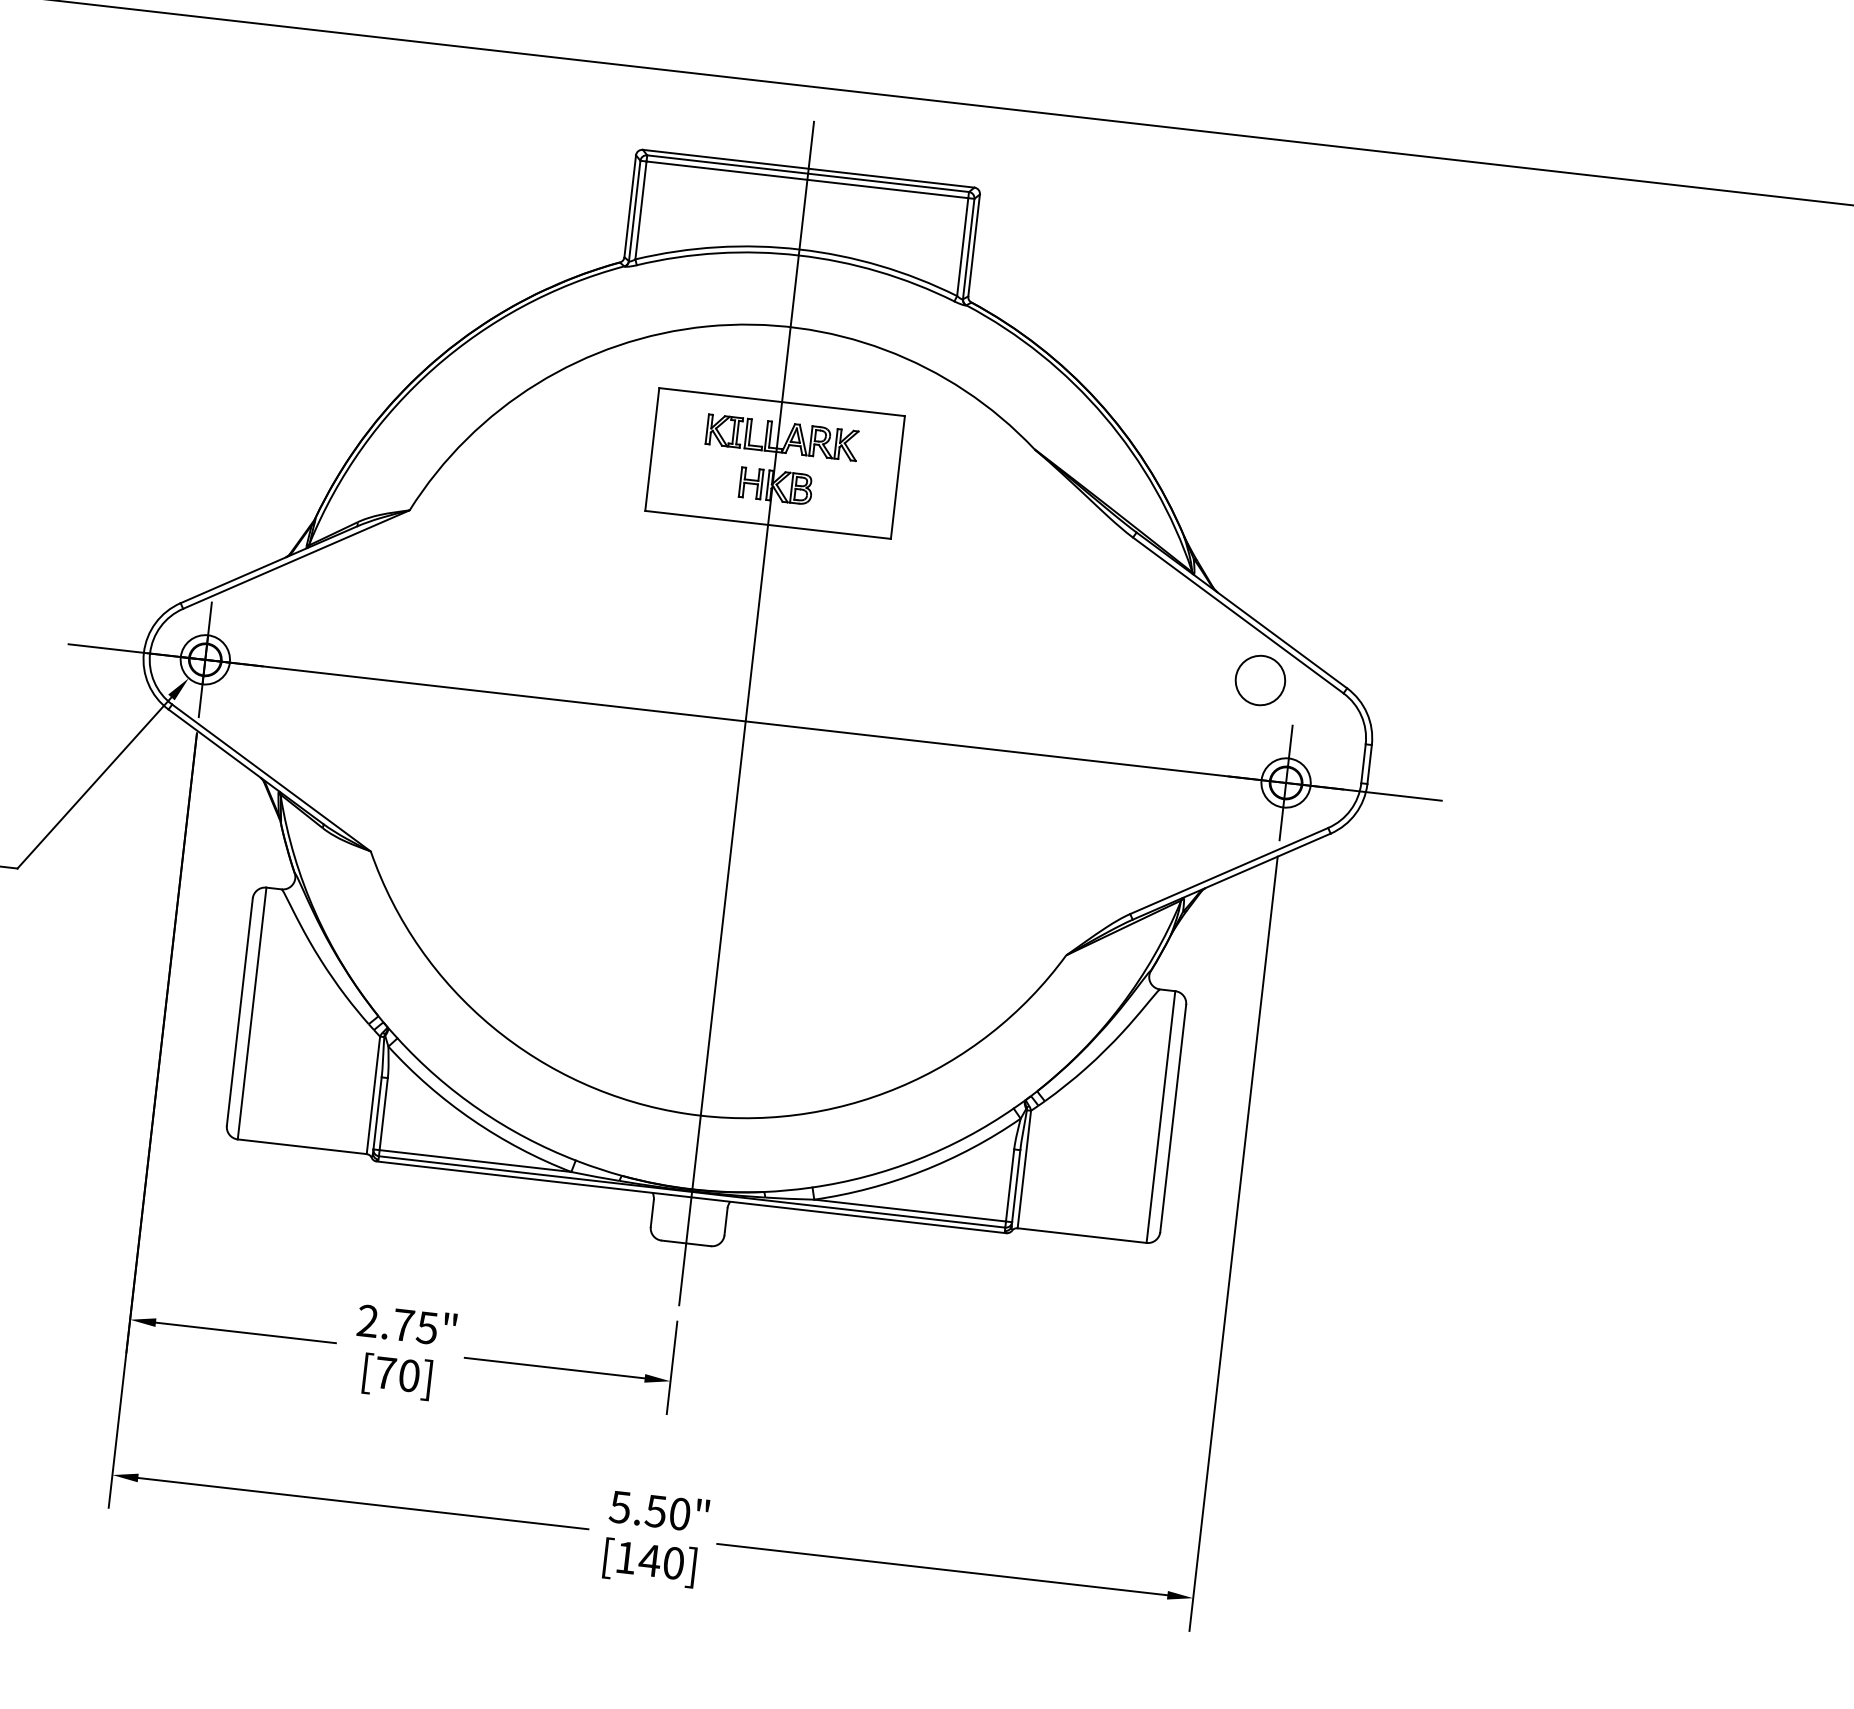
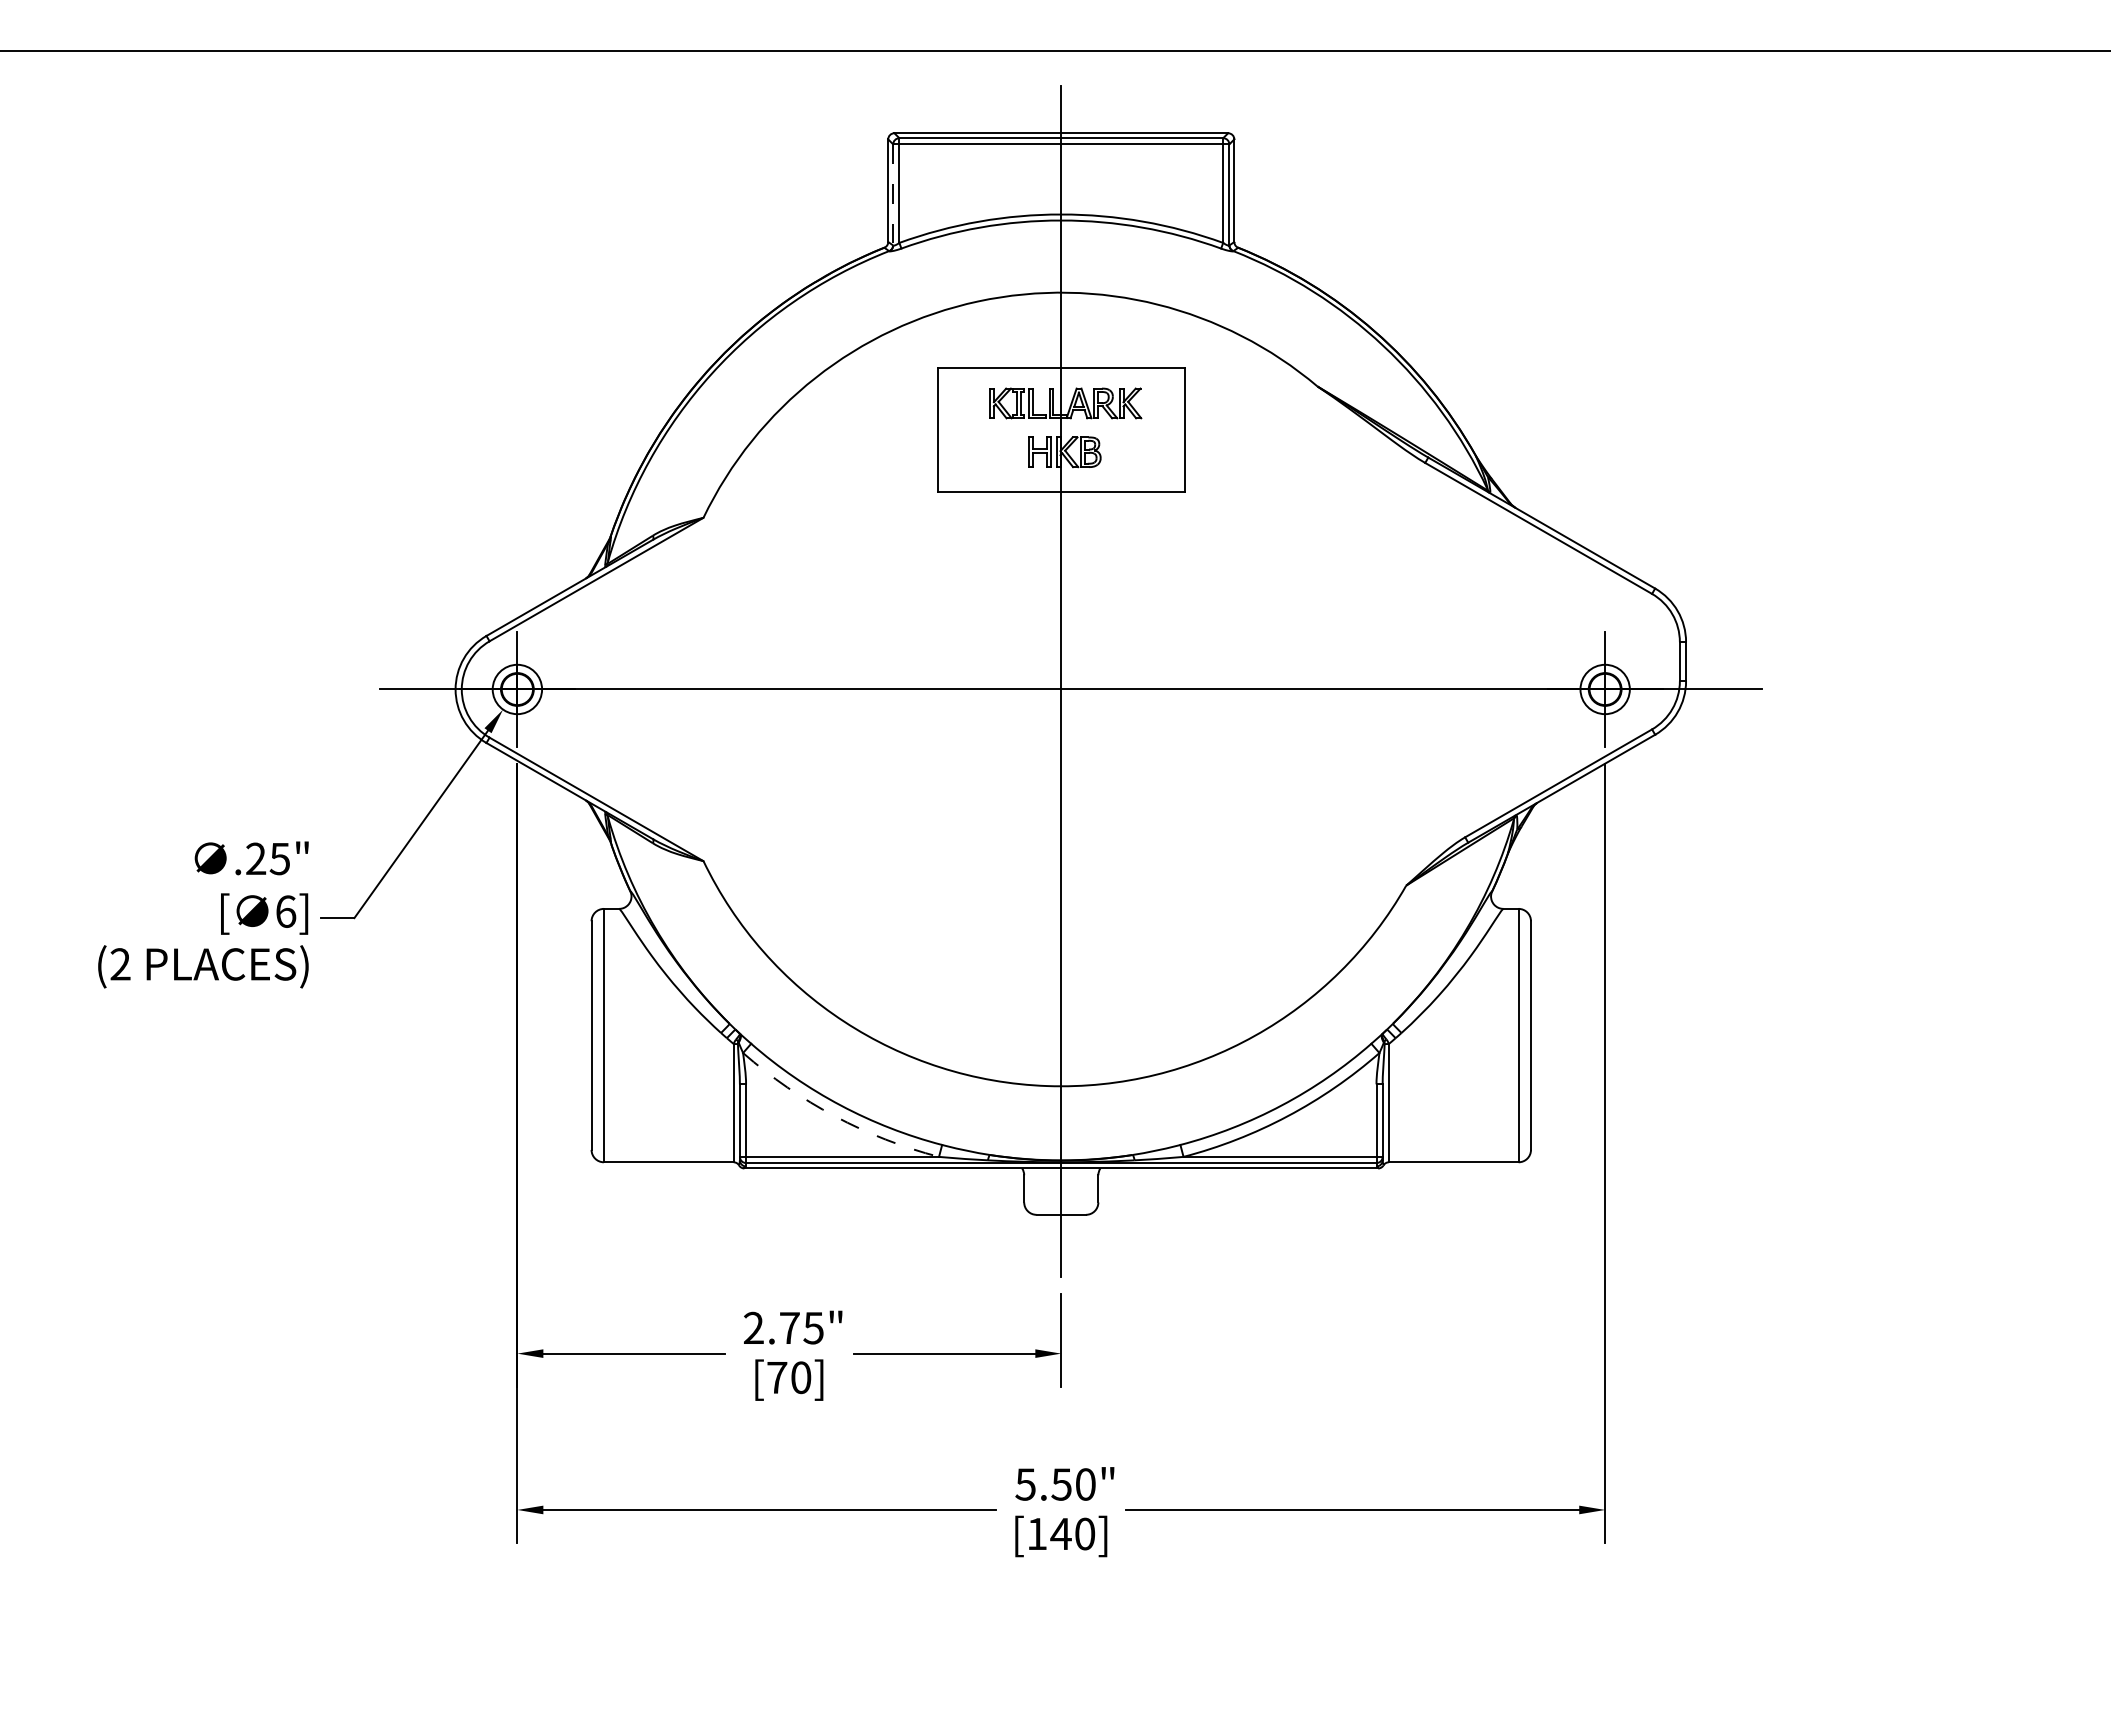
line: (635, 210) -> (893, 194), solid -> dashed
circle: (1259, 680) -> (1567, 590), removed
arc: (473, 1120) -> (835, 1116), solid -> dashed

